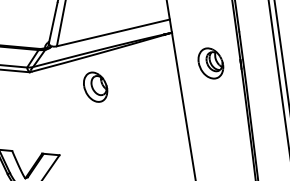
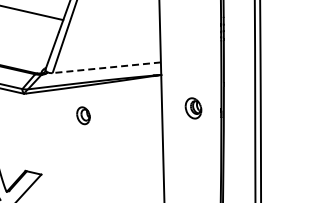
line: (113, 32) -> (106, 67), solid -> dashed
part: (210, 63) -> (193, 108), size x0.7
part: (95, 86) -> (83, 115), size x0.6

